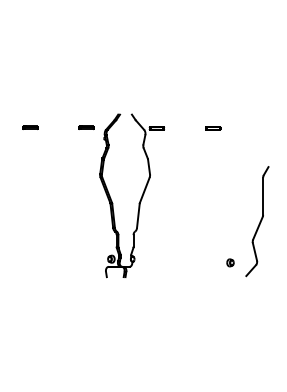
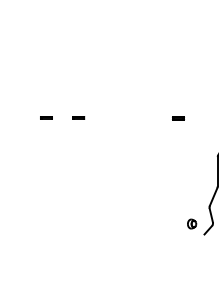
part: (30, 127) -> (46, 117), moved
part: (139, 200) -> (120, 175), removed
part: (230, 262) -> (192, 223), size x1.6

